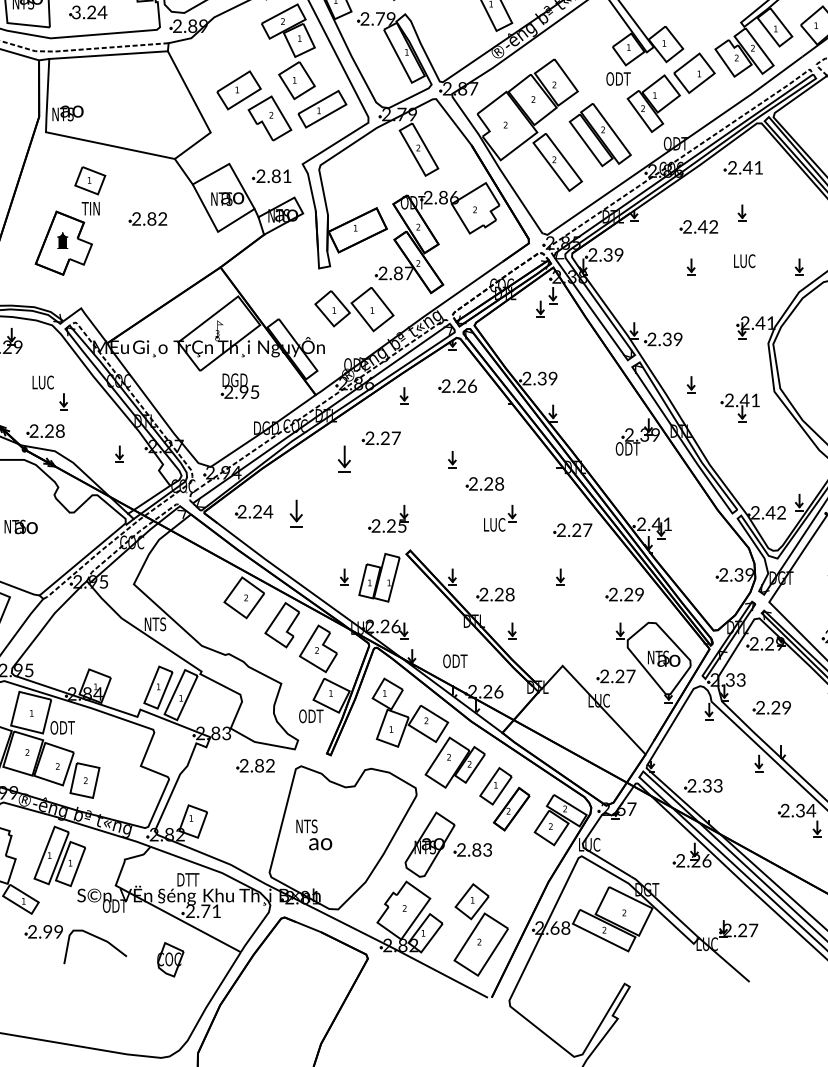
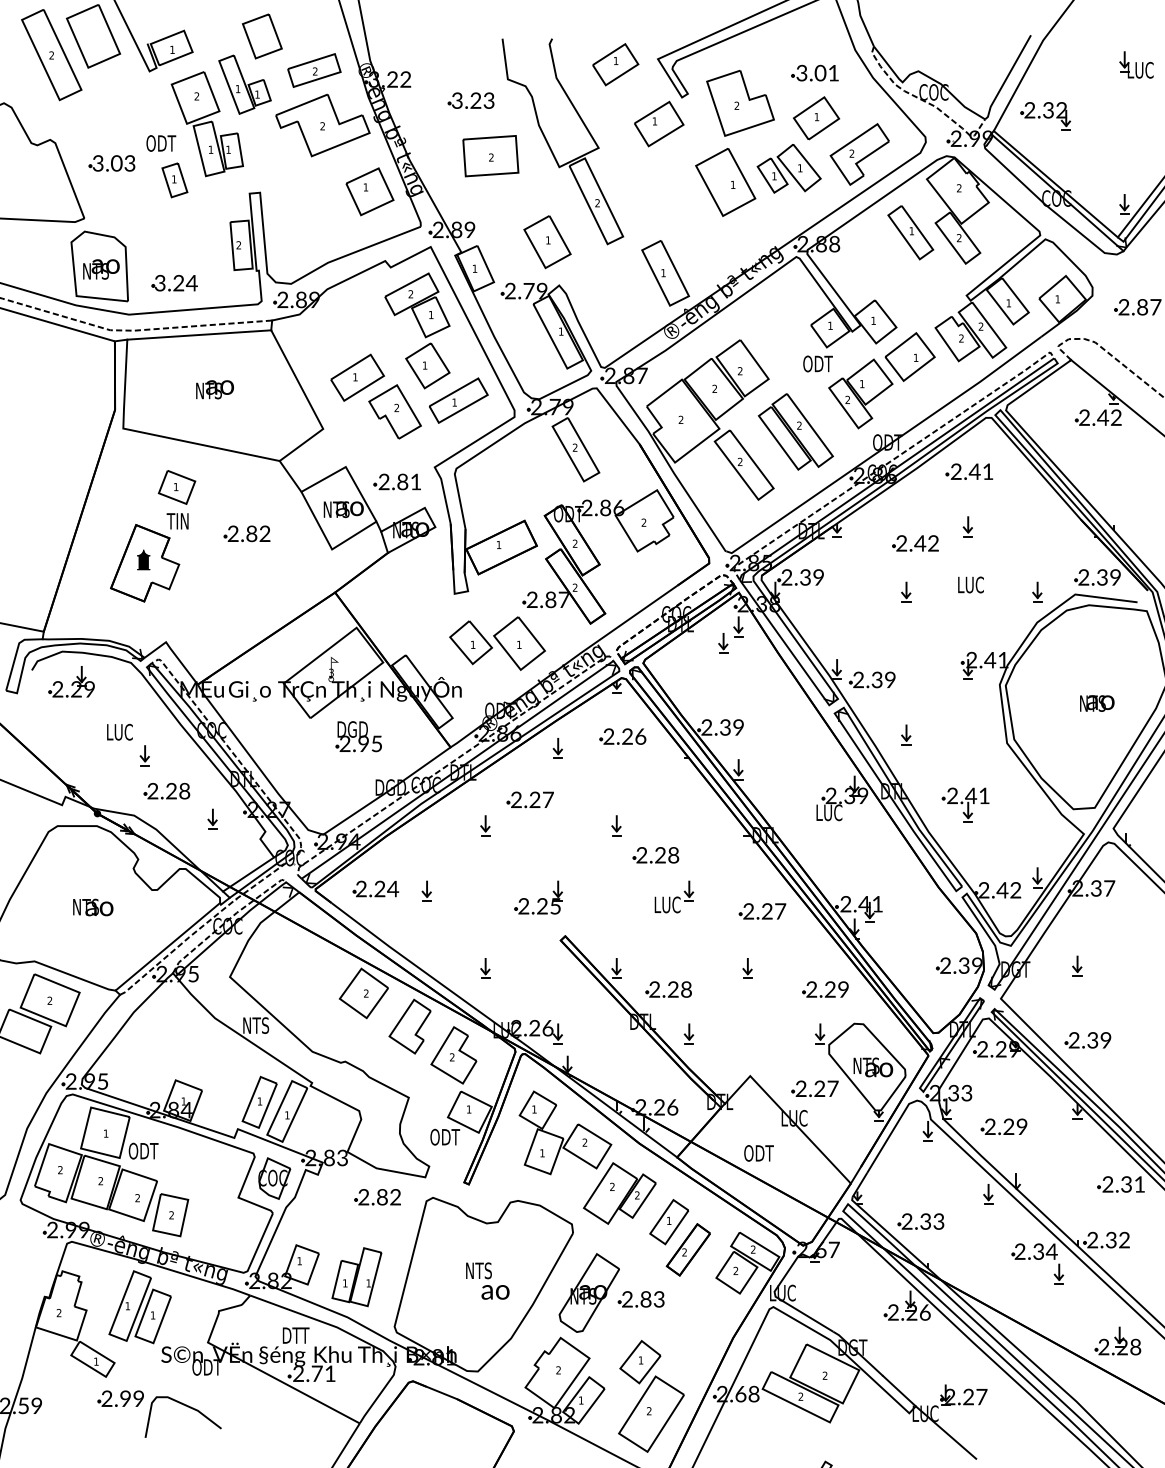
text: (67, 113) -> (214, 389), moved
part: (740, 407) -> (965, 804), moved
text: (45, 431) -> (166, 791), moved
text: (628, 448) -> (829, 812), ODT -> LUC
part: (344, 459) -> (485, 825), size x0.62
part: (295, 512) -> (426, 890), size x0.62
part: (379, 578) -> (356, 1277), moved
text: (454, 661) -> (758, 1153), moved
text: (313, 834) -> (487, 1280), moved
part: (170, 959) -> (274, 1178), moved

